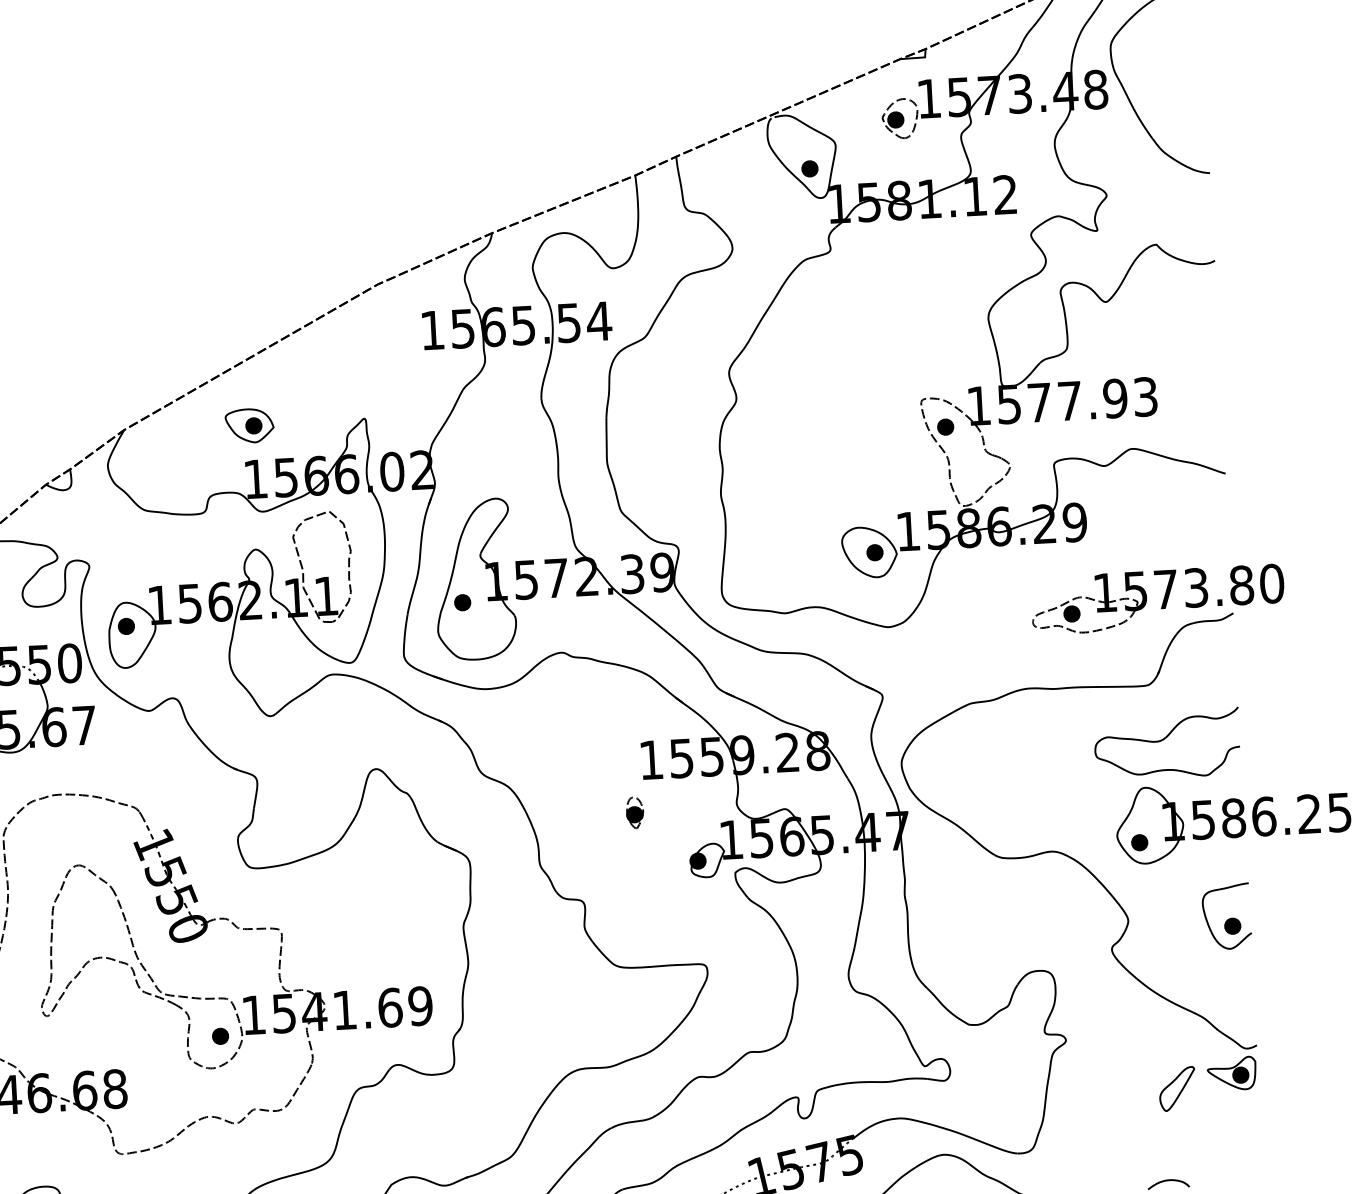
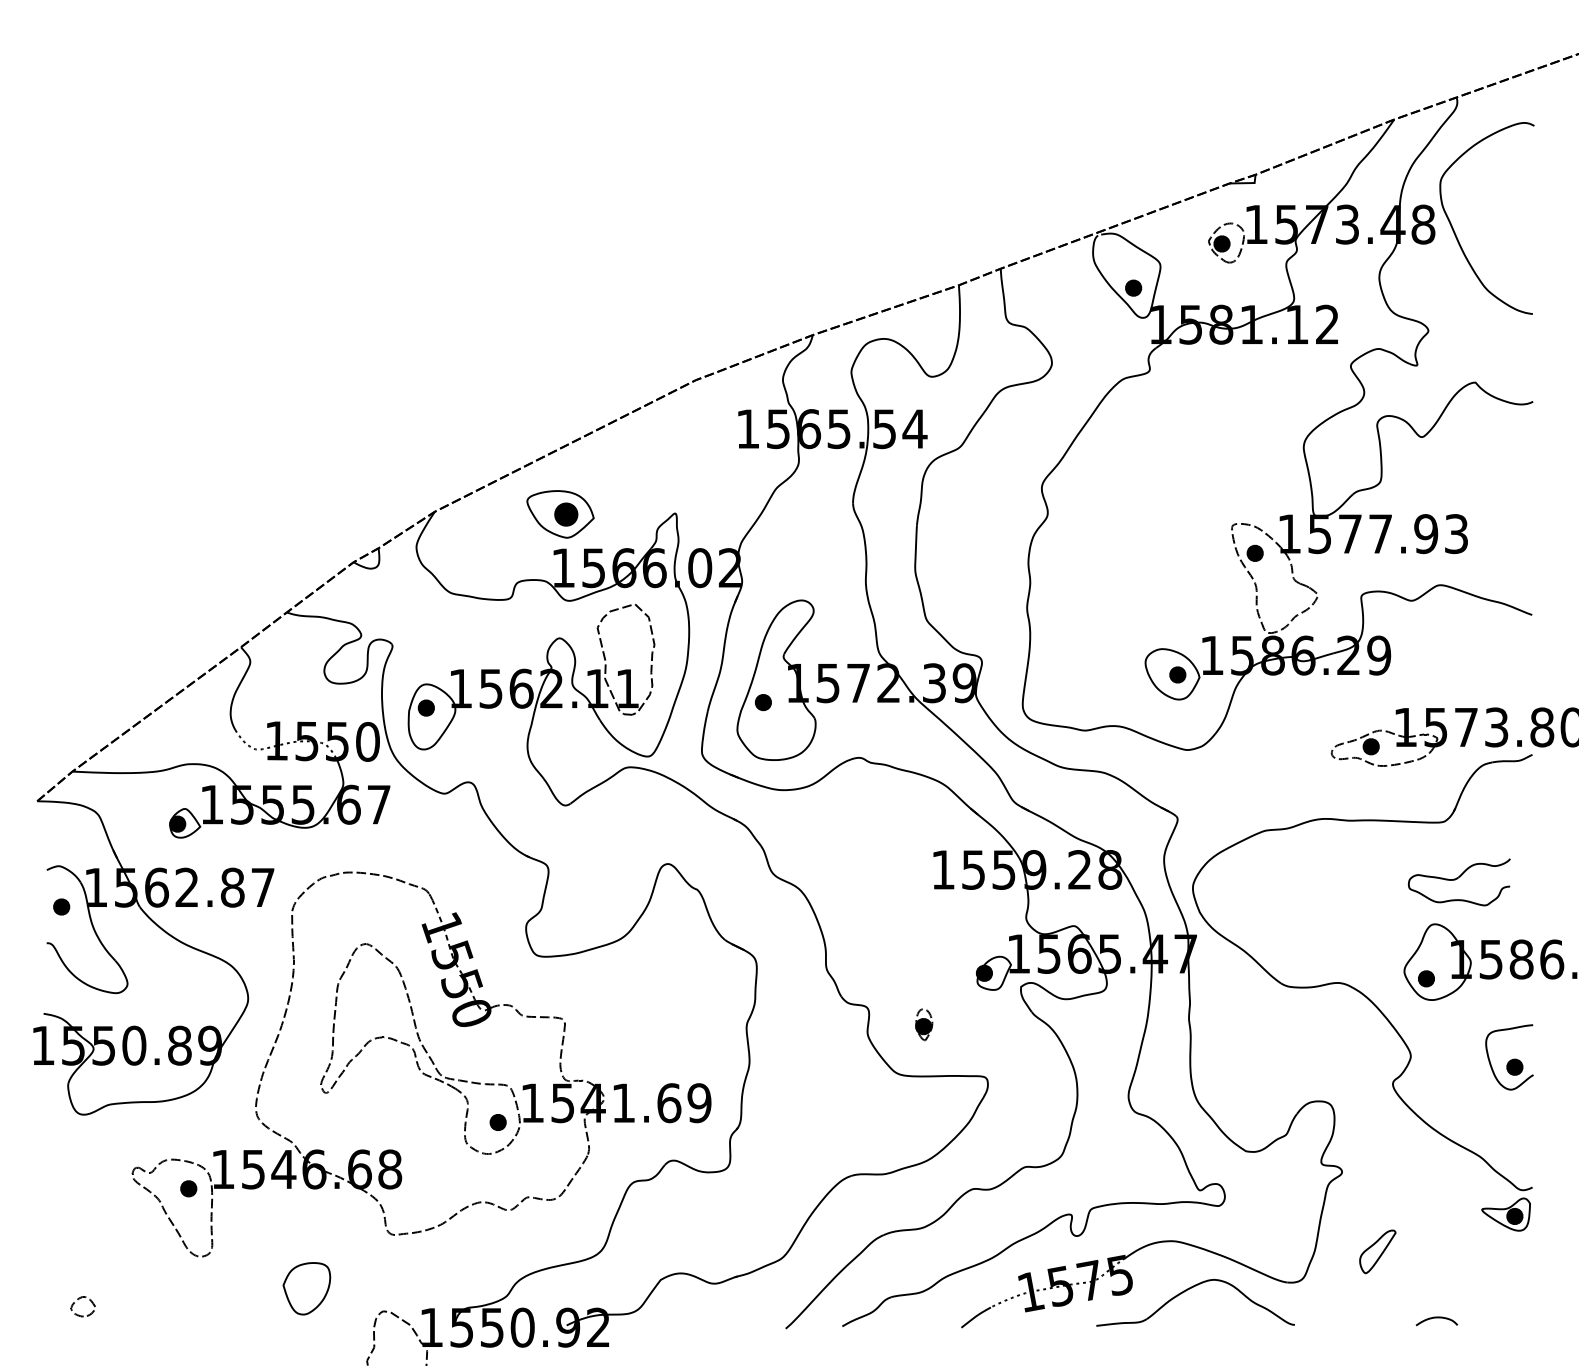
part: (248, 425) -> (559, 514), size x1.4
part: (1167, 744) -> (1459, 882), size x0.7
part: (635, 812) -> (924, 1024), moved
part: (1177, 1088) -> (1377, 1251), moved

